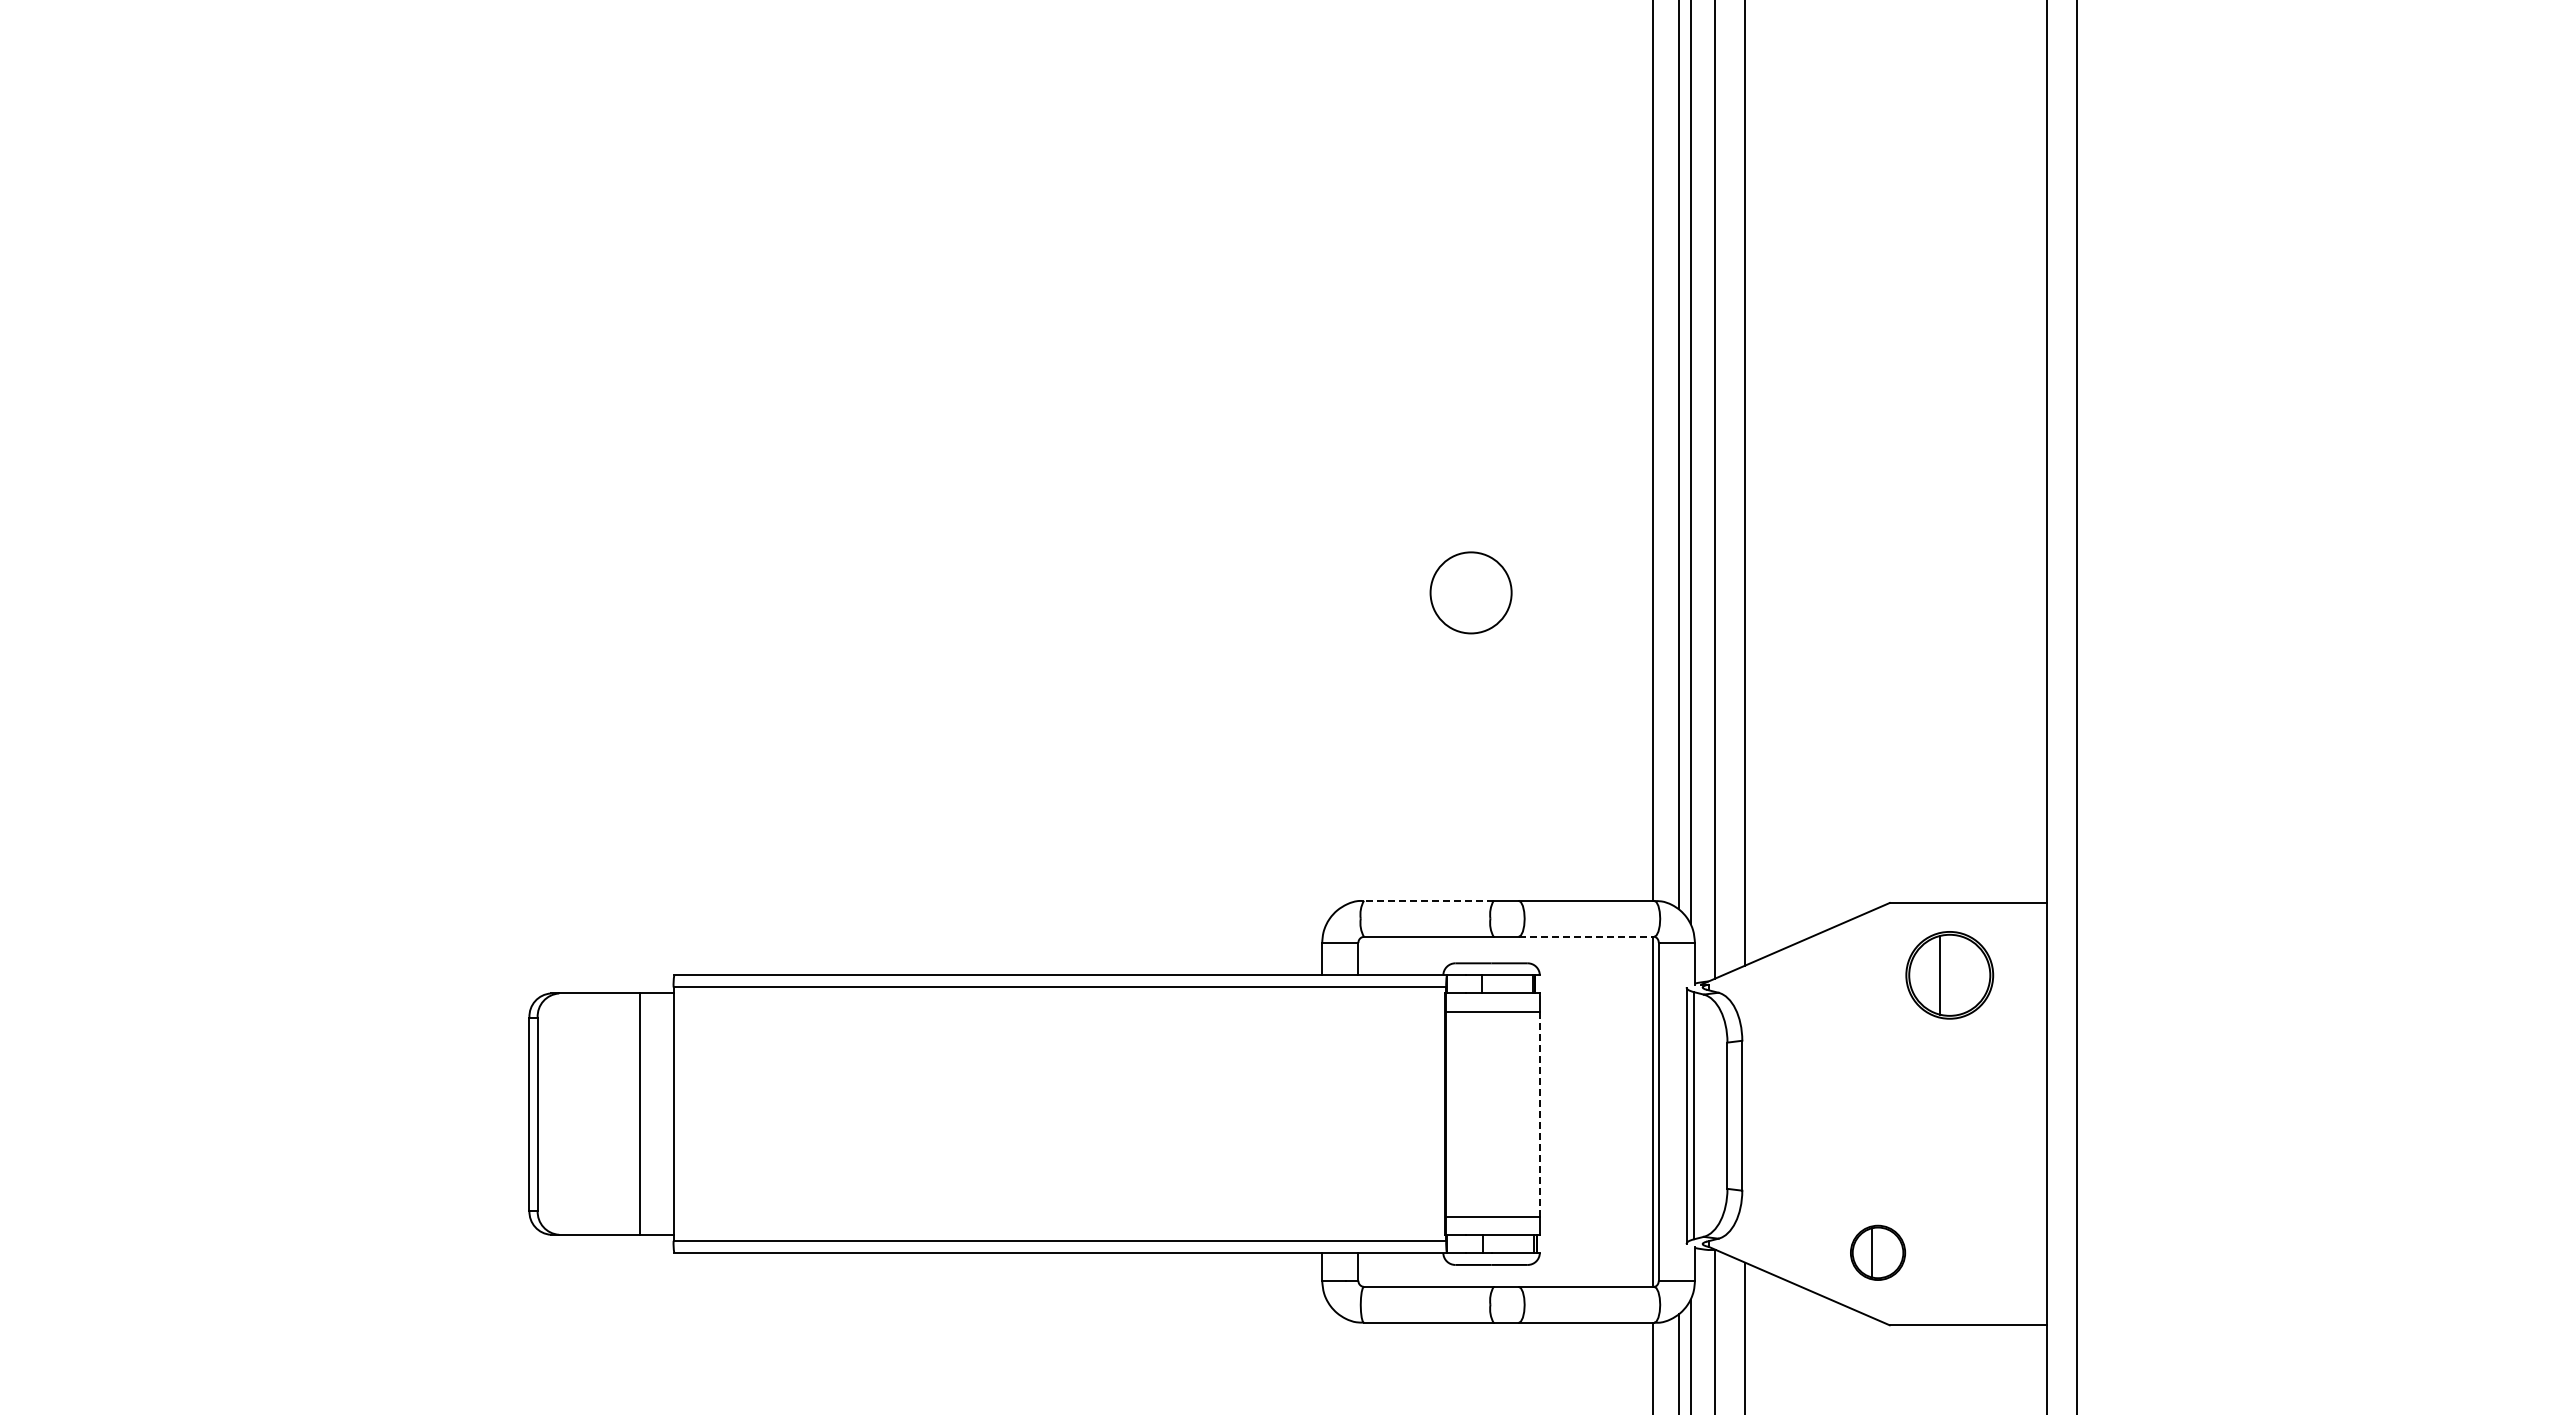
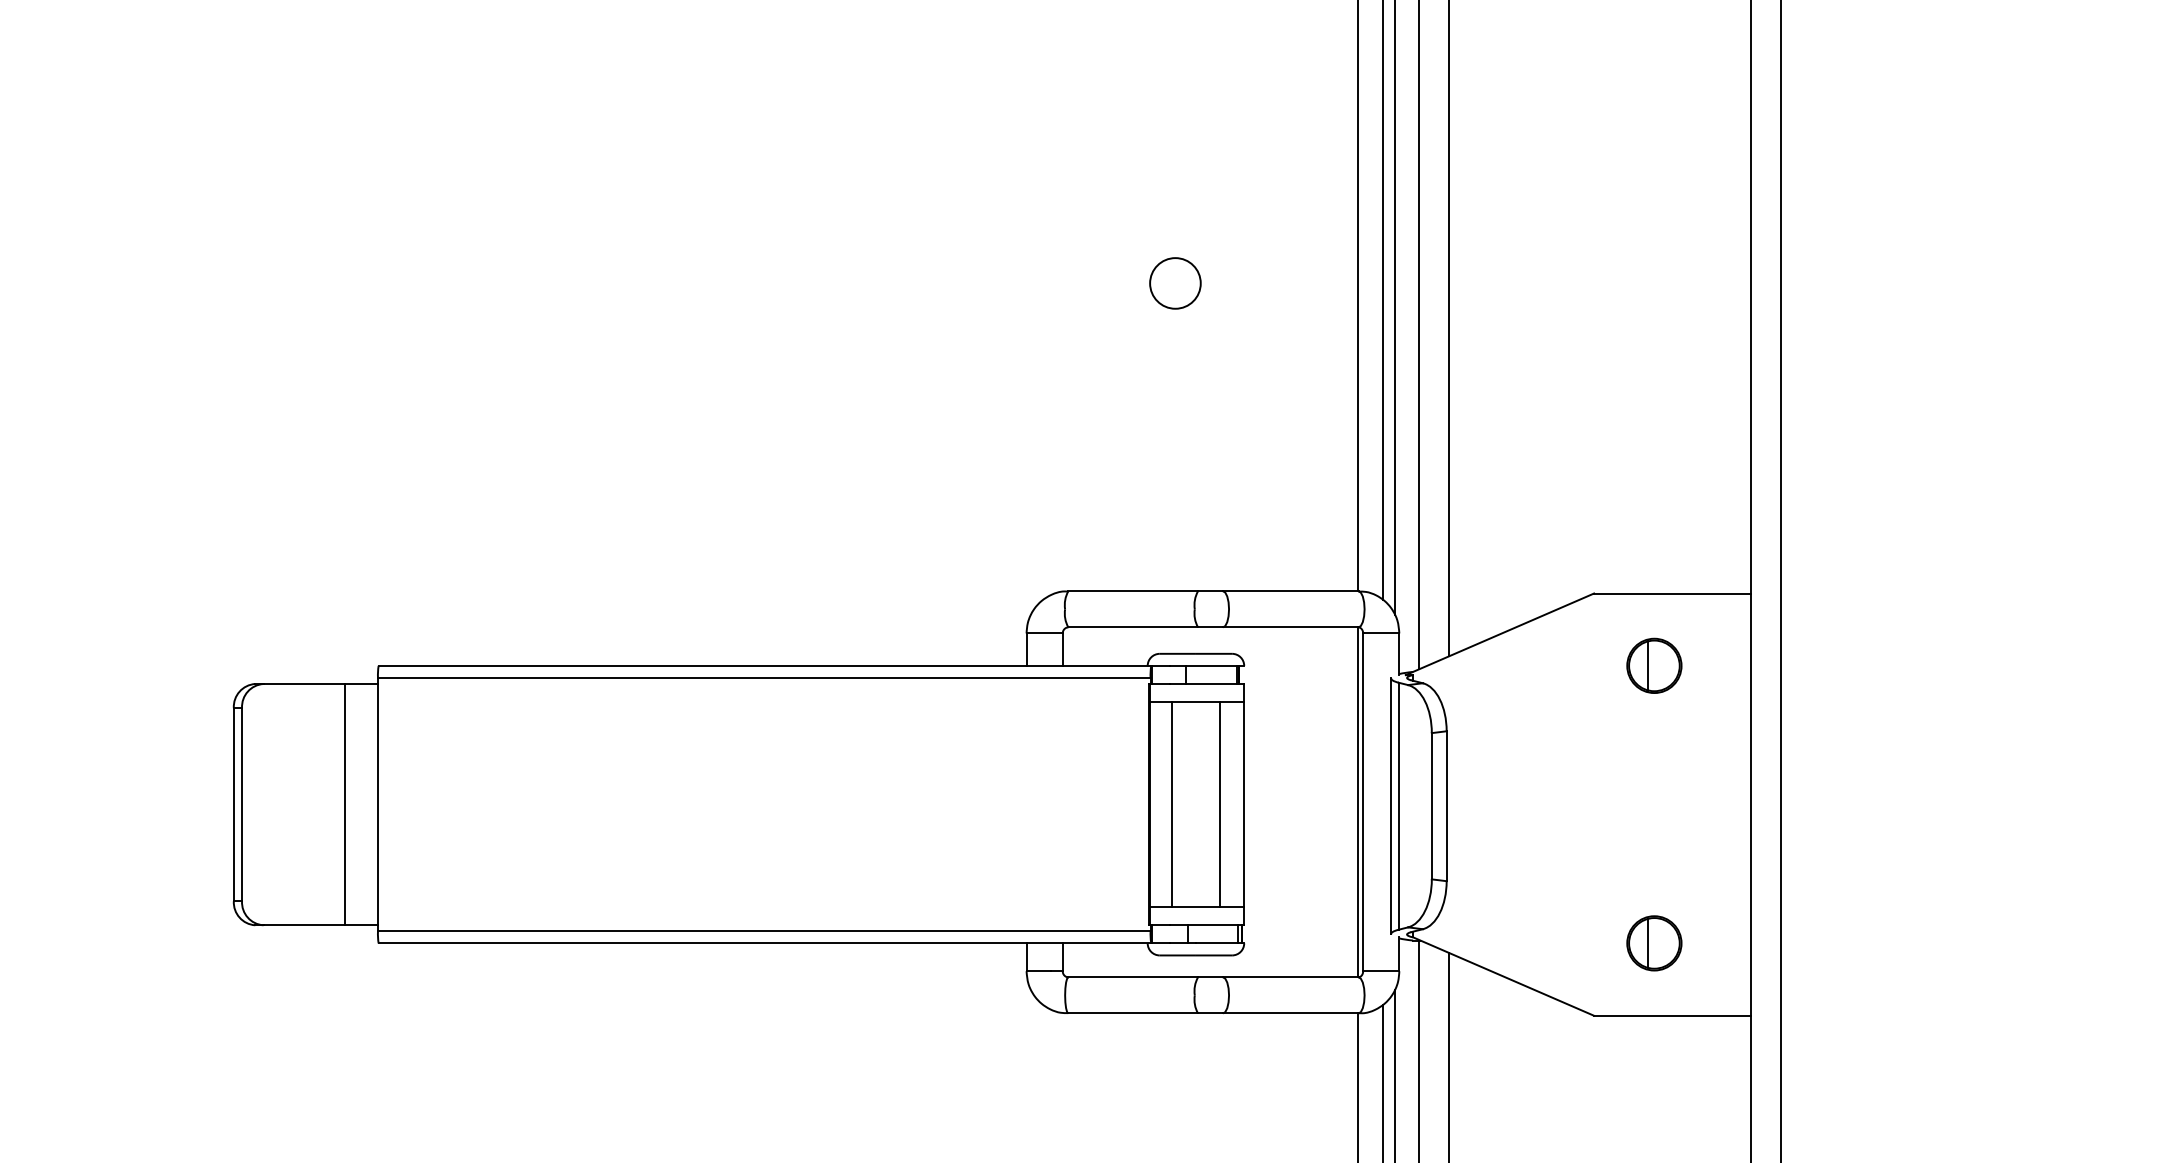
circle: (1470, 592) -> (1174, 283), size x0.62
line: (1428, 900) -> (1132, 591), dashed -> solid
line: (1586, 936) -> (1290, 627), dashed -> solid
part: (1950, 975) -> (1654, 666), size x0.62
line: (1467, 1113) -> (1171, 804), added
line: (1515, 1113) -> (1219, 804), added
line: (1539, 1114) -> (1243, 805), dashed -> solid
part: (1878, 1252) -> (1654, 943), moved

